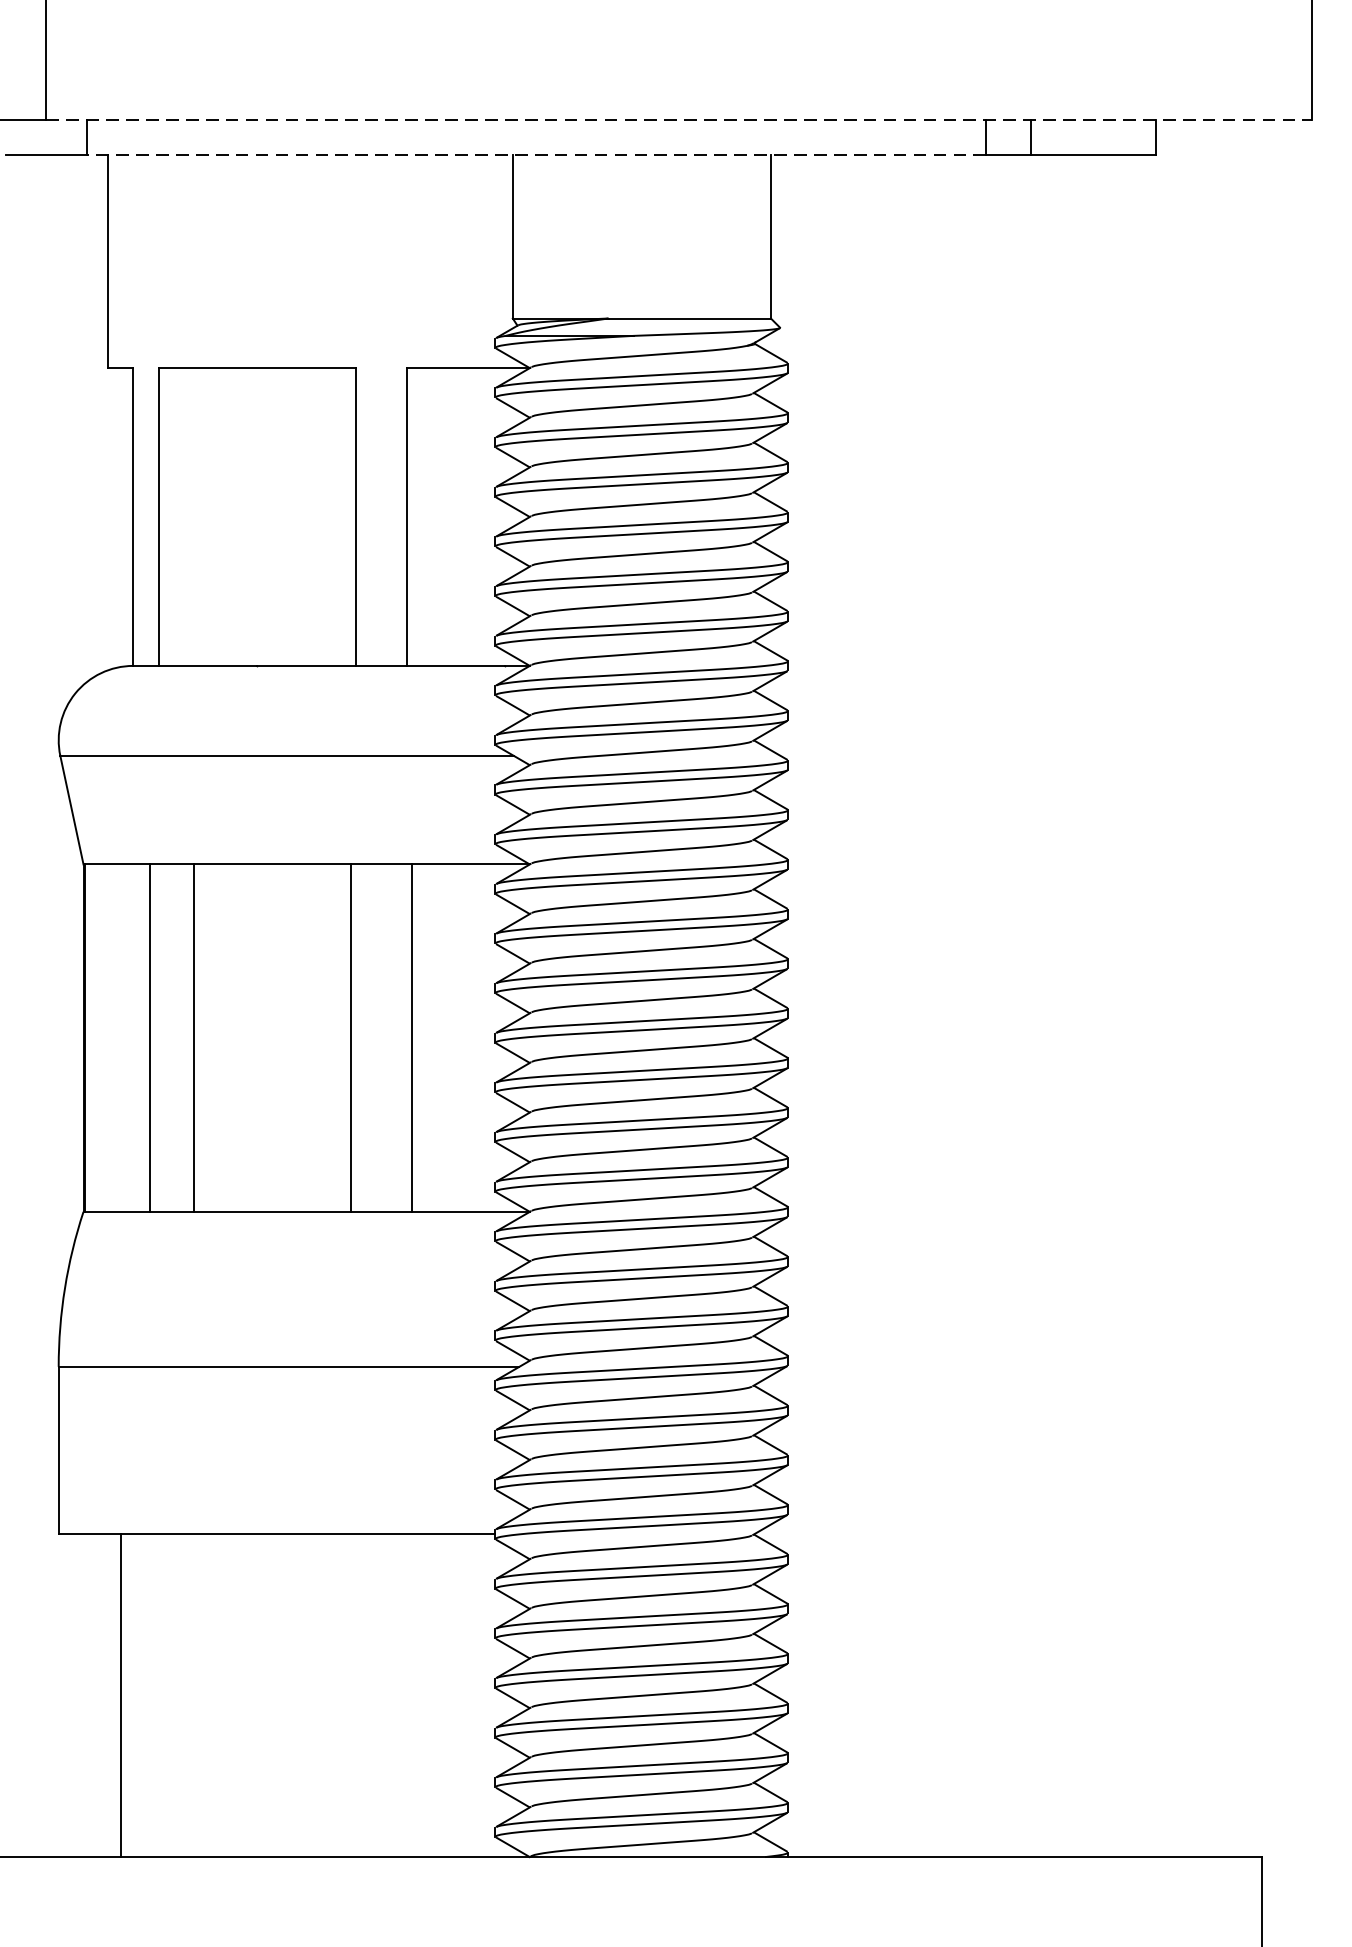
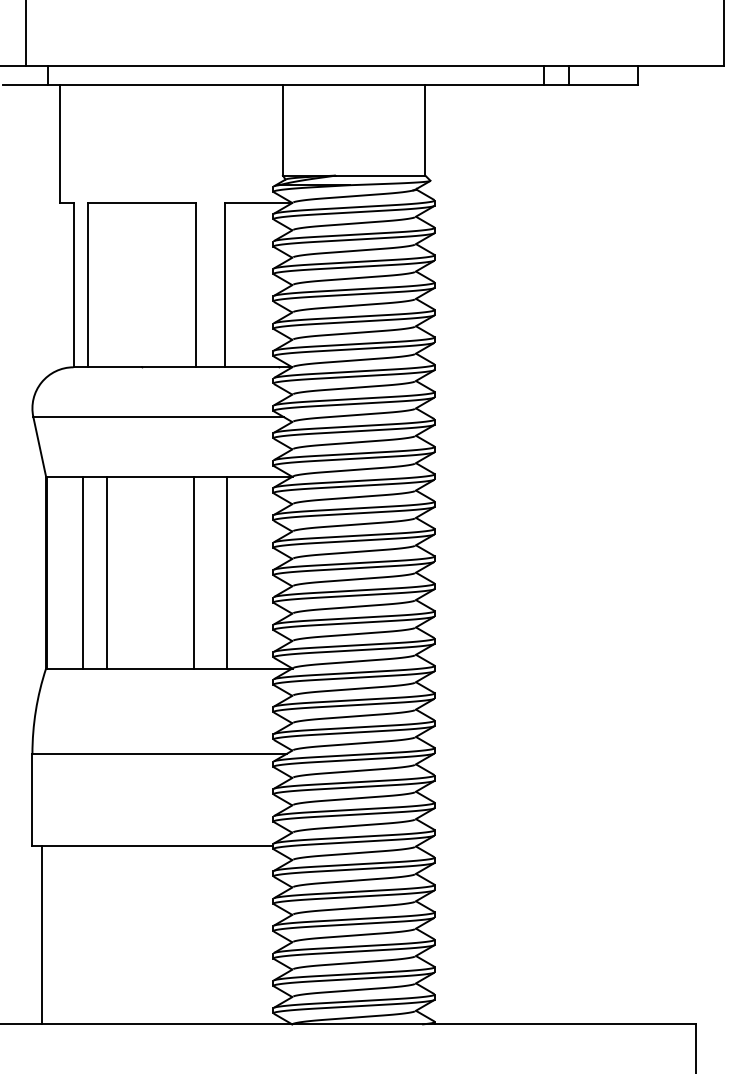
line: (680, 120) -> (375, 66), dashed -> solid
line: (535, 155) -> (295, 85), dashed -> solid
line: (122, 1695) -> (42, 935), moved

